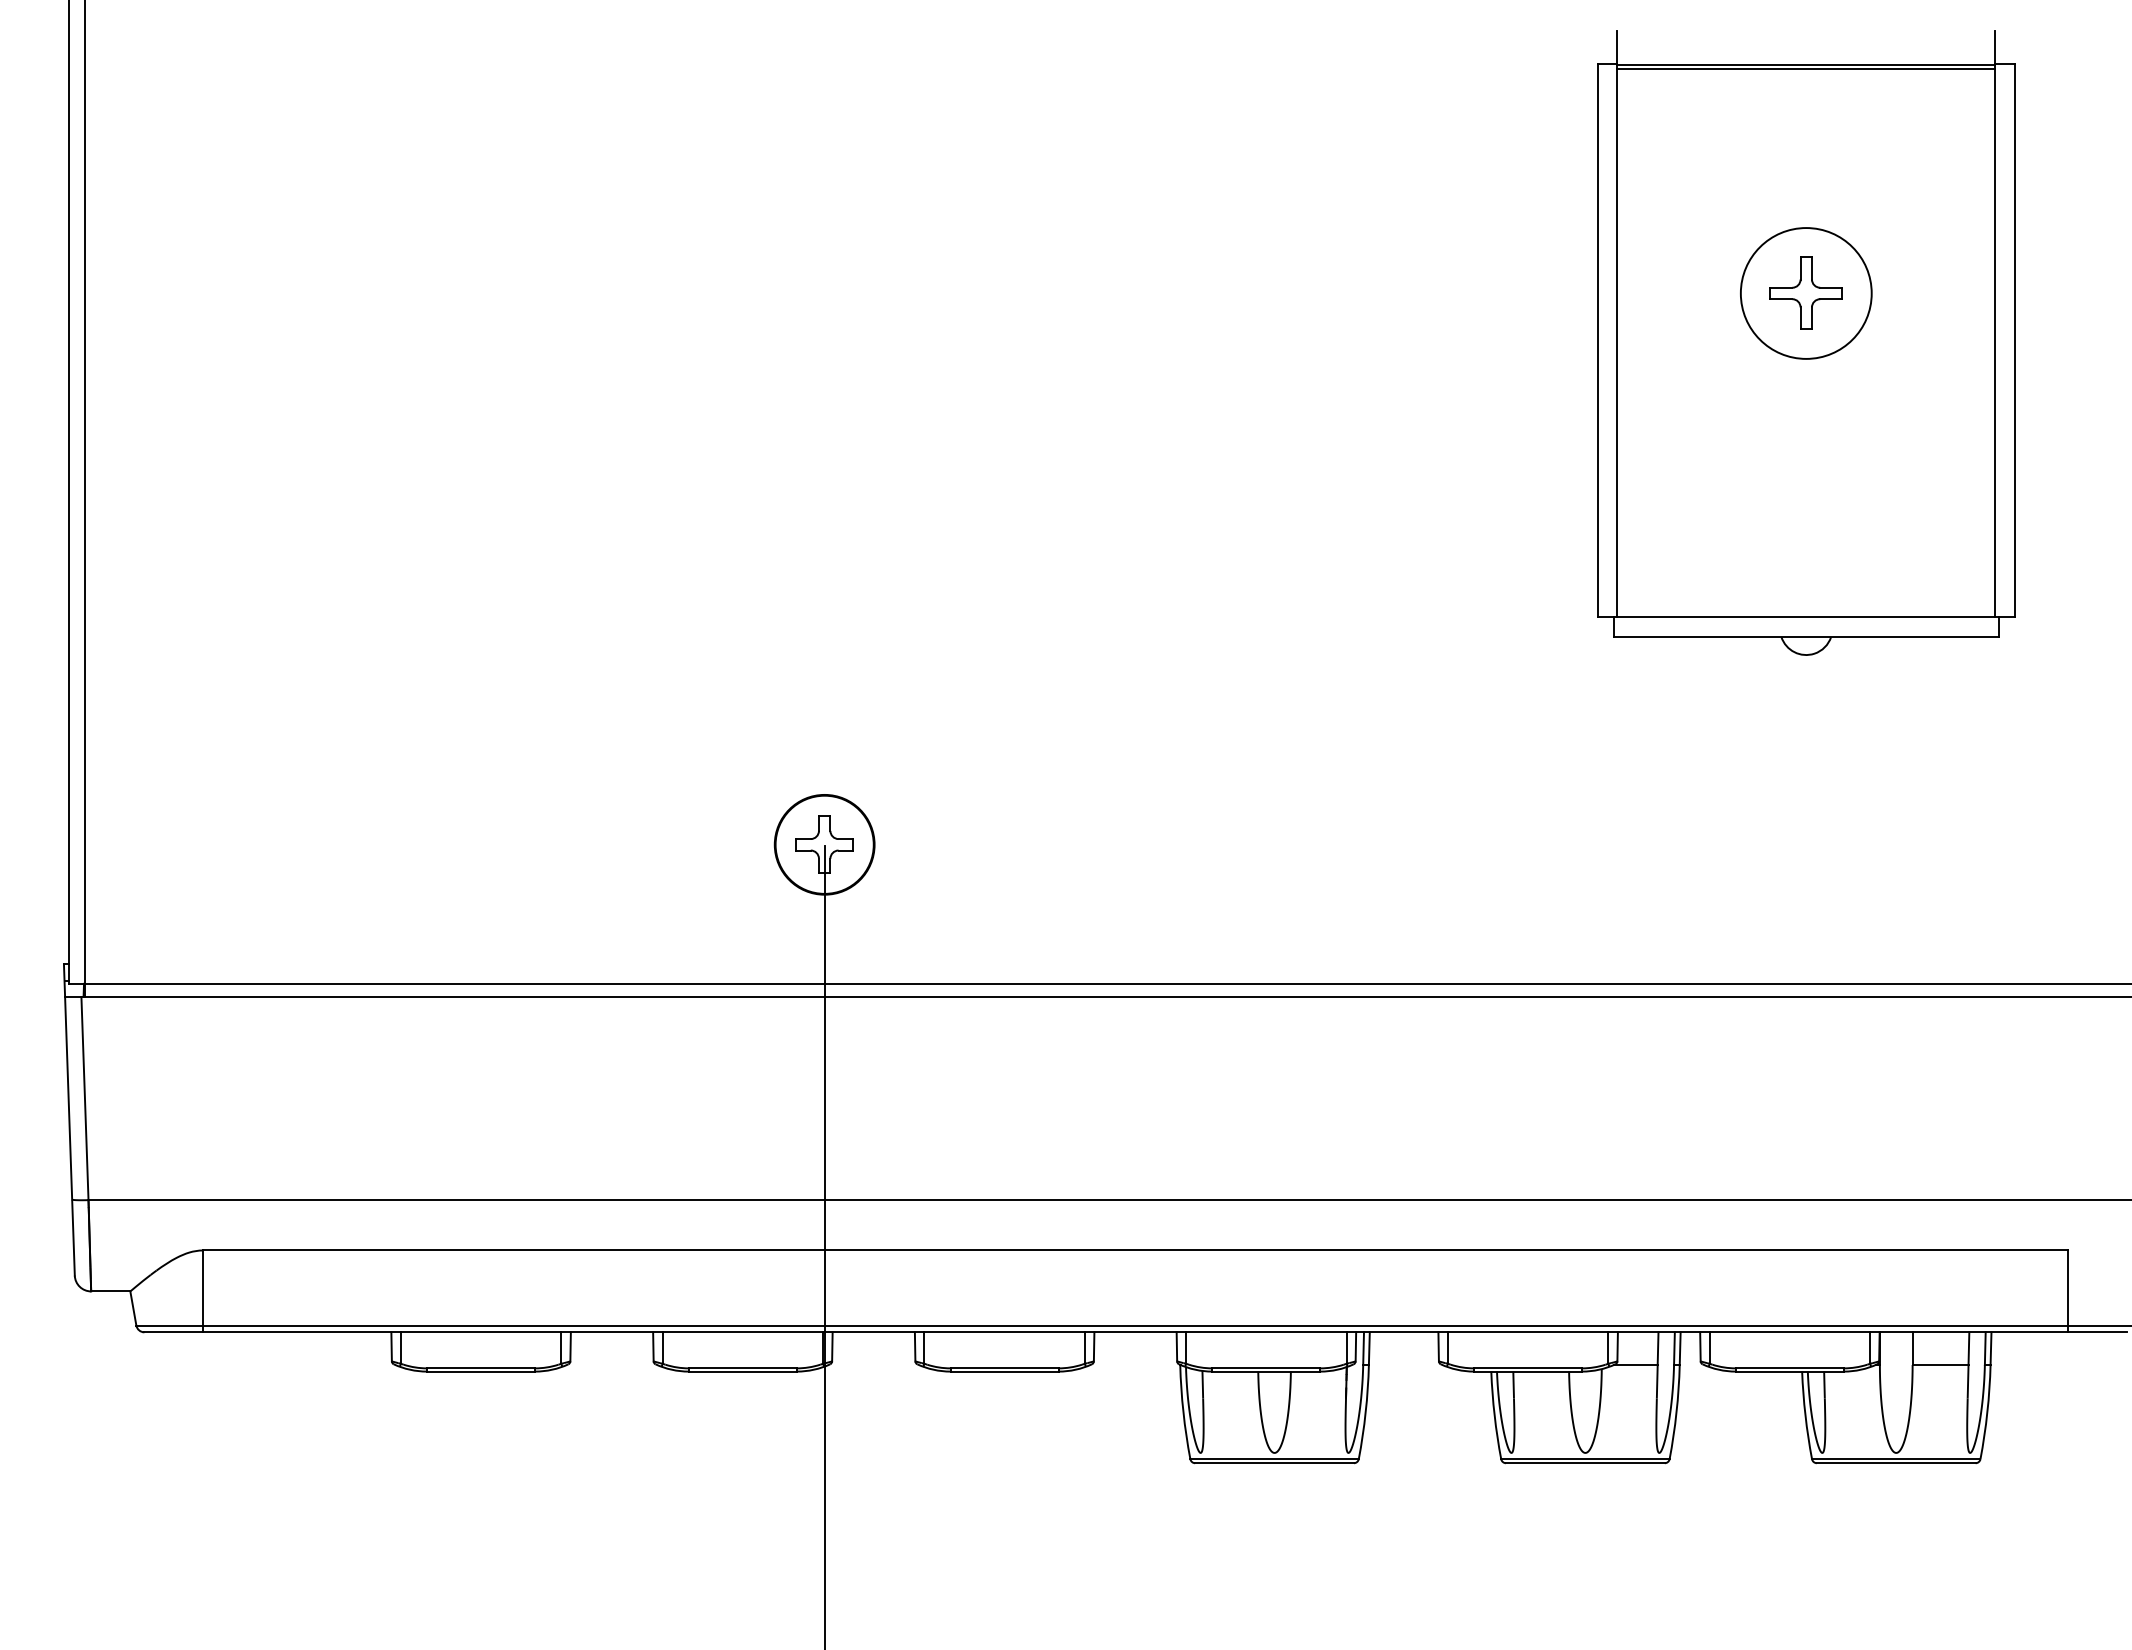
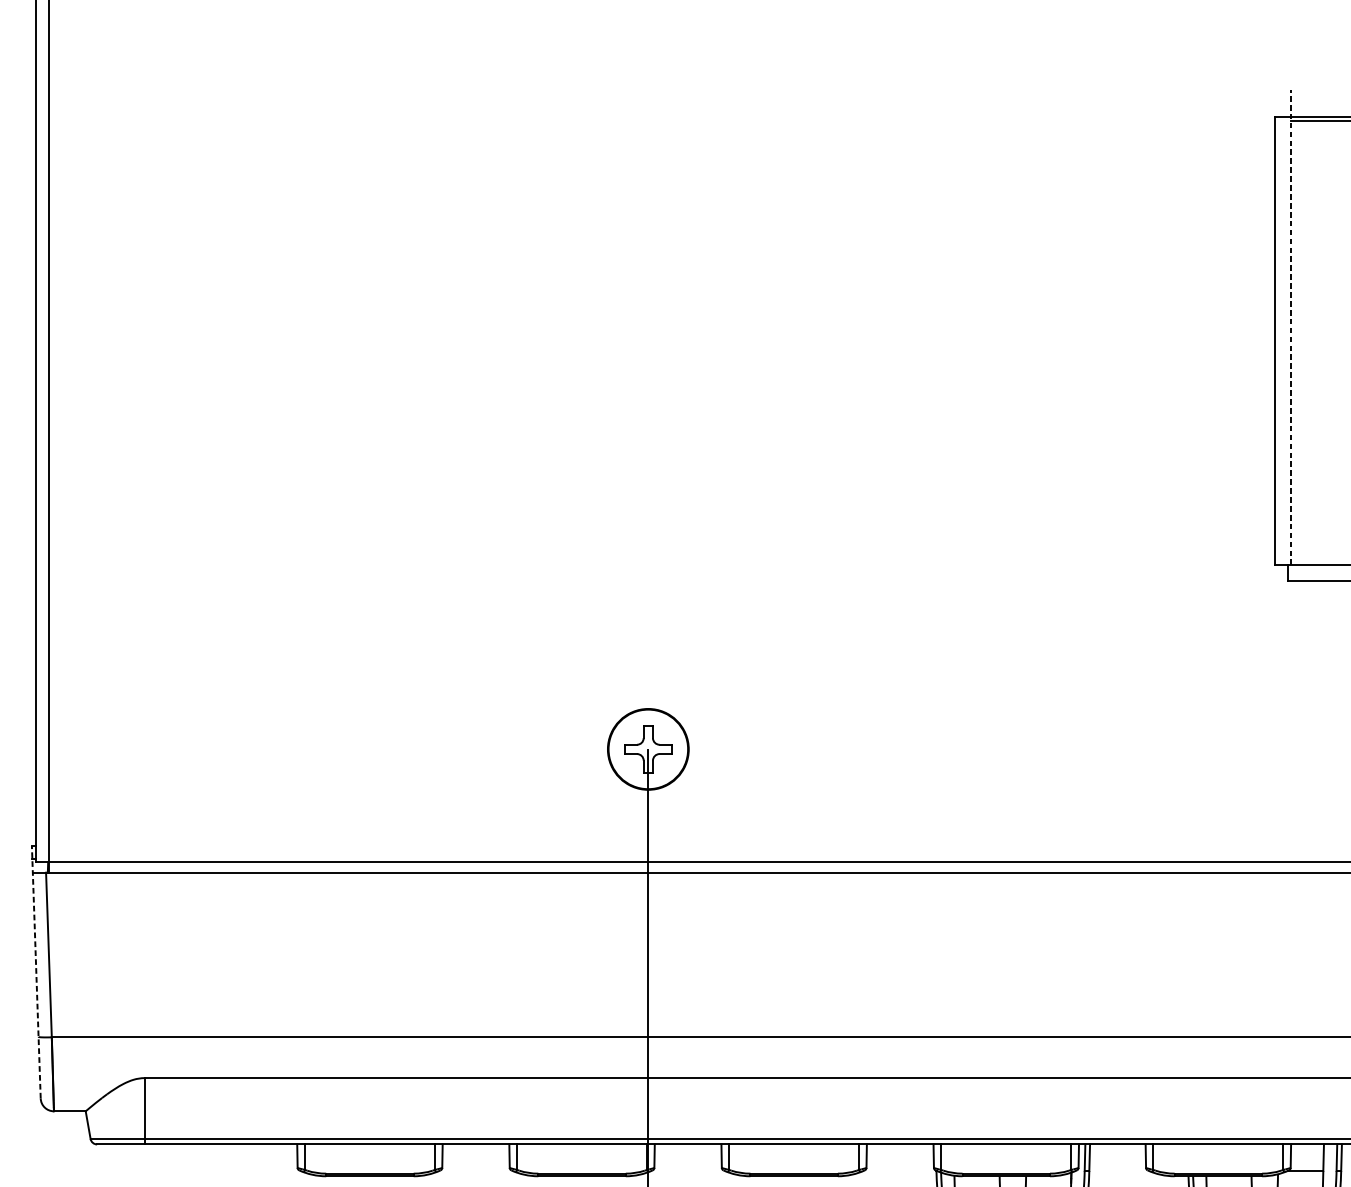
line: (1617, 323) -> (1290, 326), solid -> dashed
line: (69, 1119) -> (36, 971), solid -> dashed

